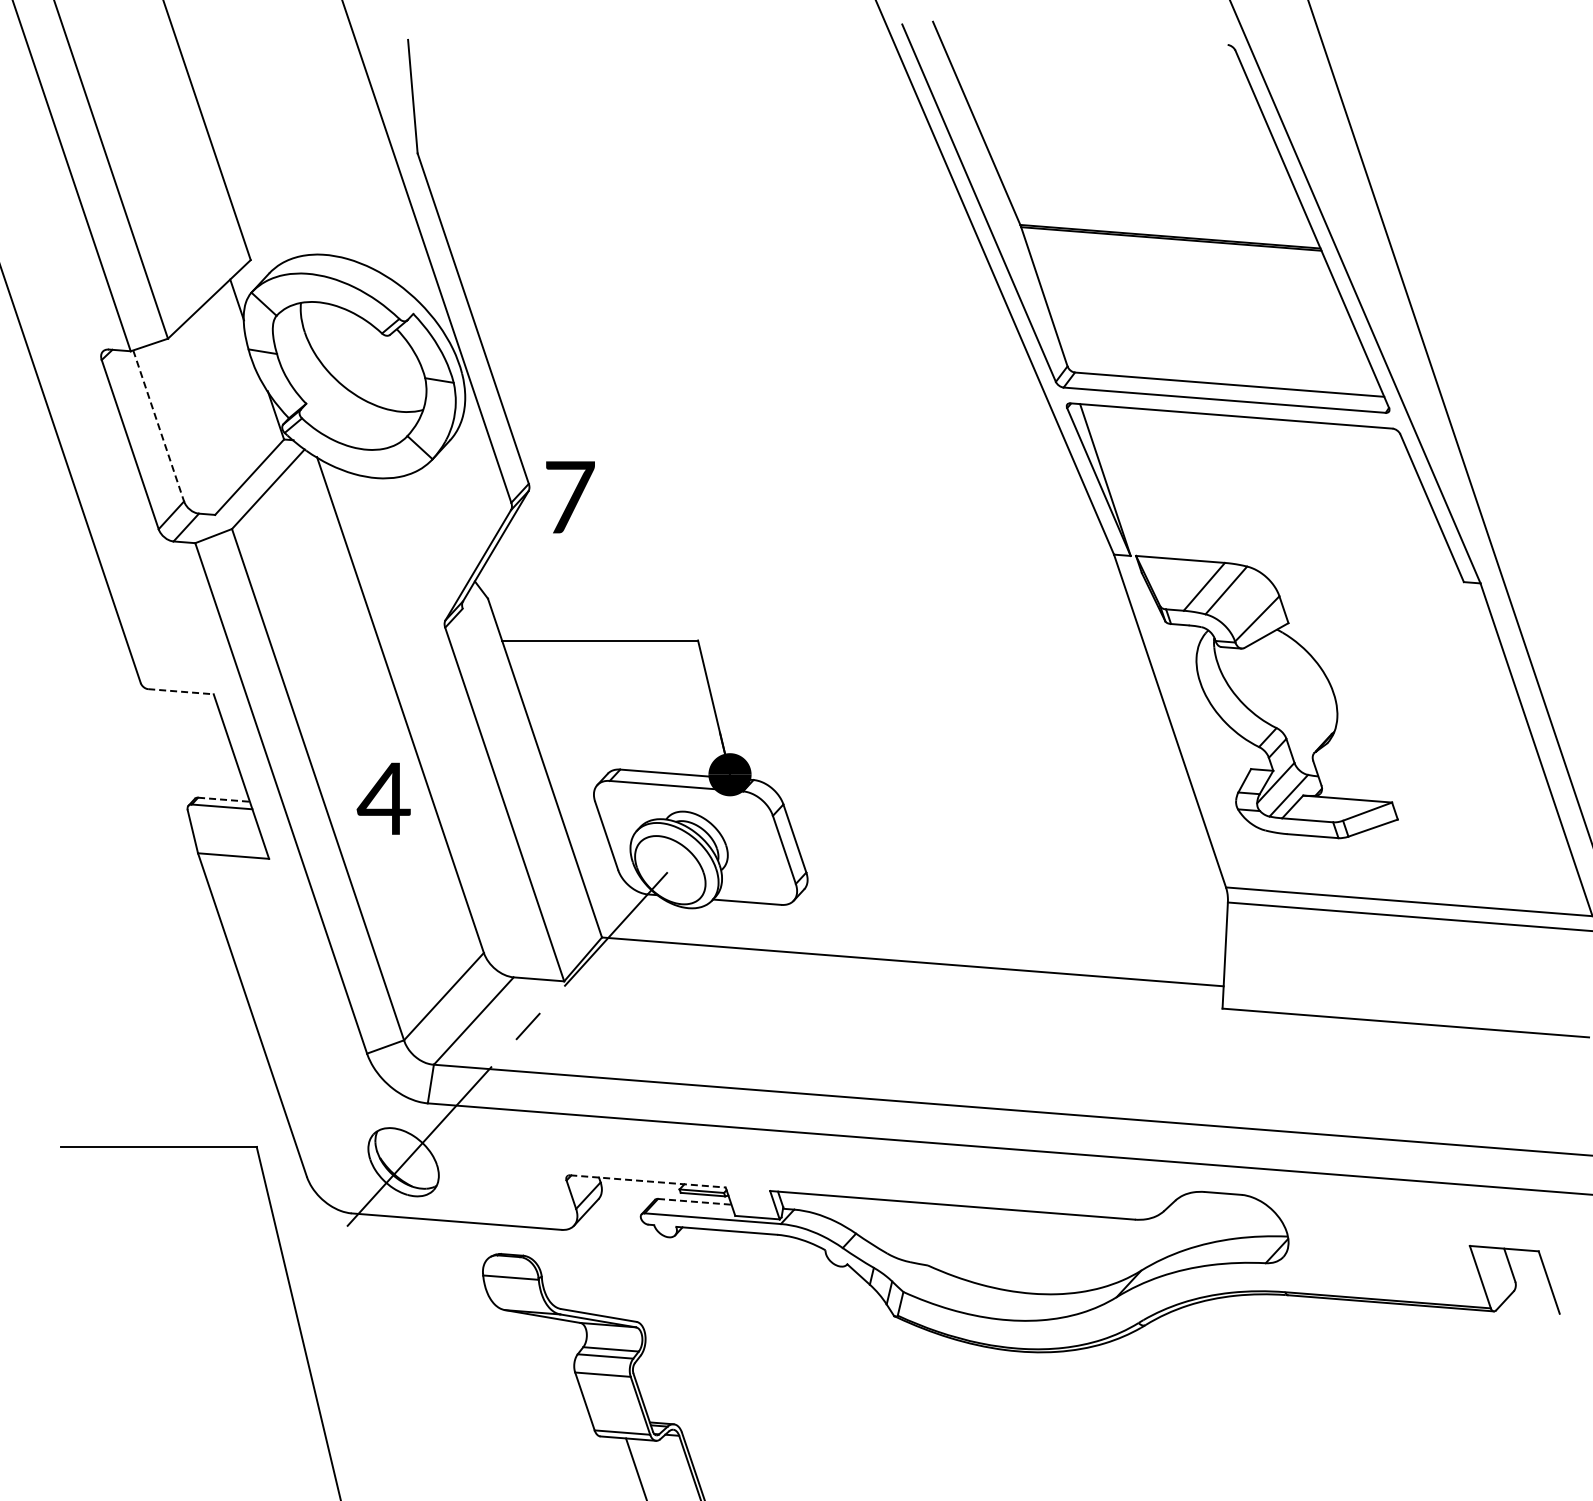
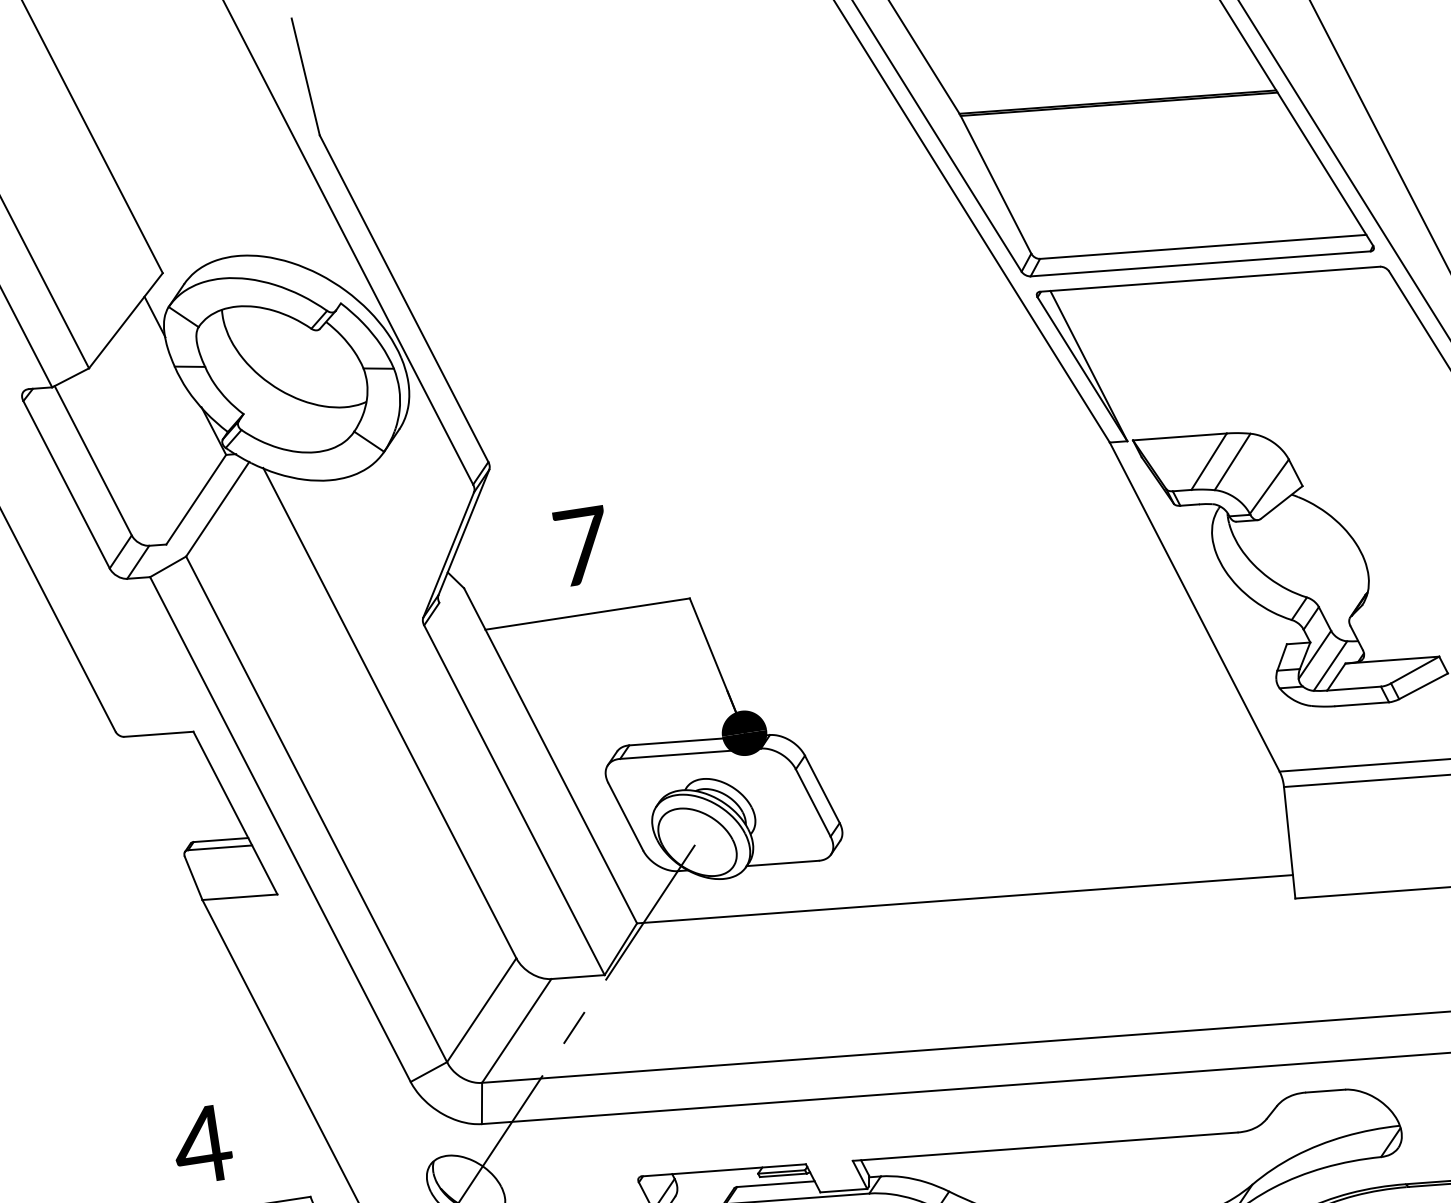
line: (158, 425) -> (92, 460), dashed -> solid
text: (570, 497) -> (583, 546), moved
line: (180, 691) -> (158, 734), dashed -> solid
text: (383, 798) -> (201, 1144), moved
line: (224, 799) -> (221, 839), dashed -> solid
line: (647, 1181) -> (723, 1170), dashed -> solid
line: (694, 1201) -> (775, 1183), dashed -> solid

